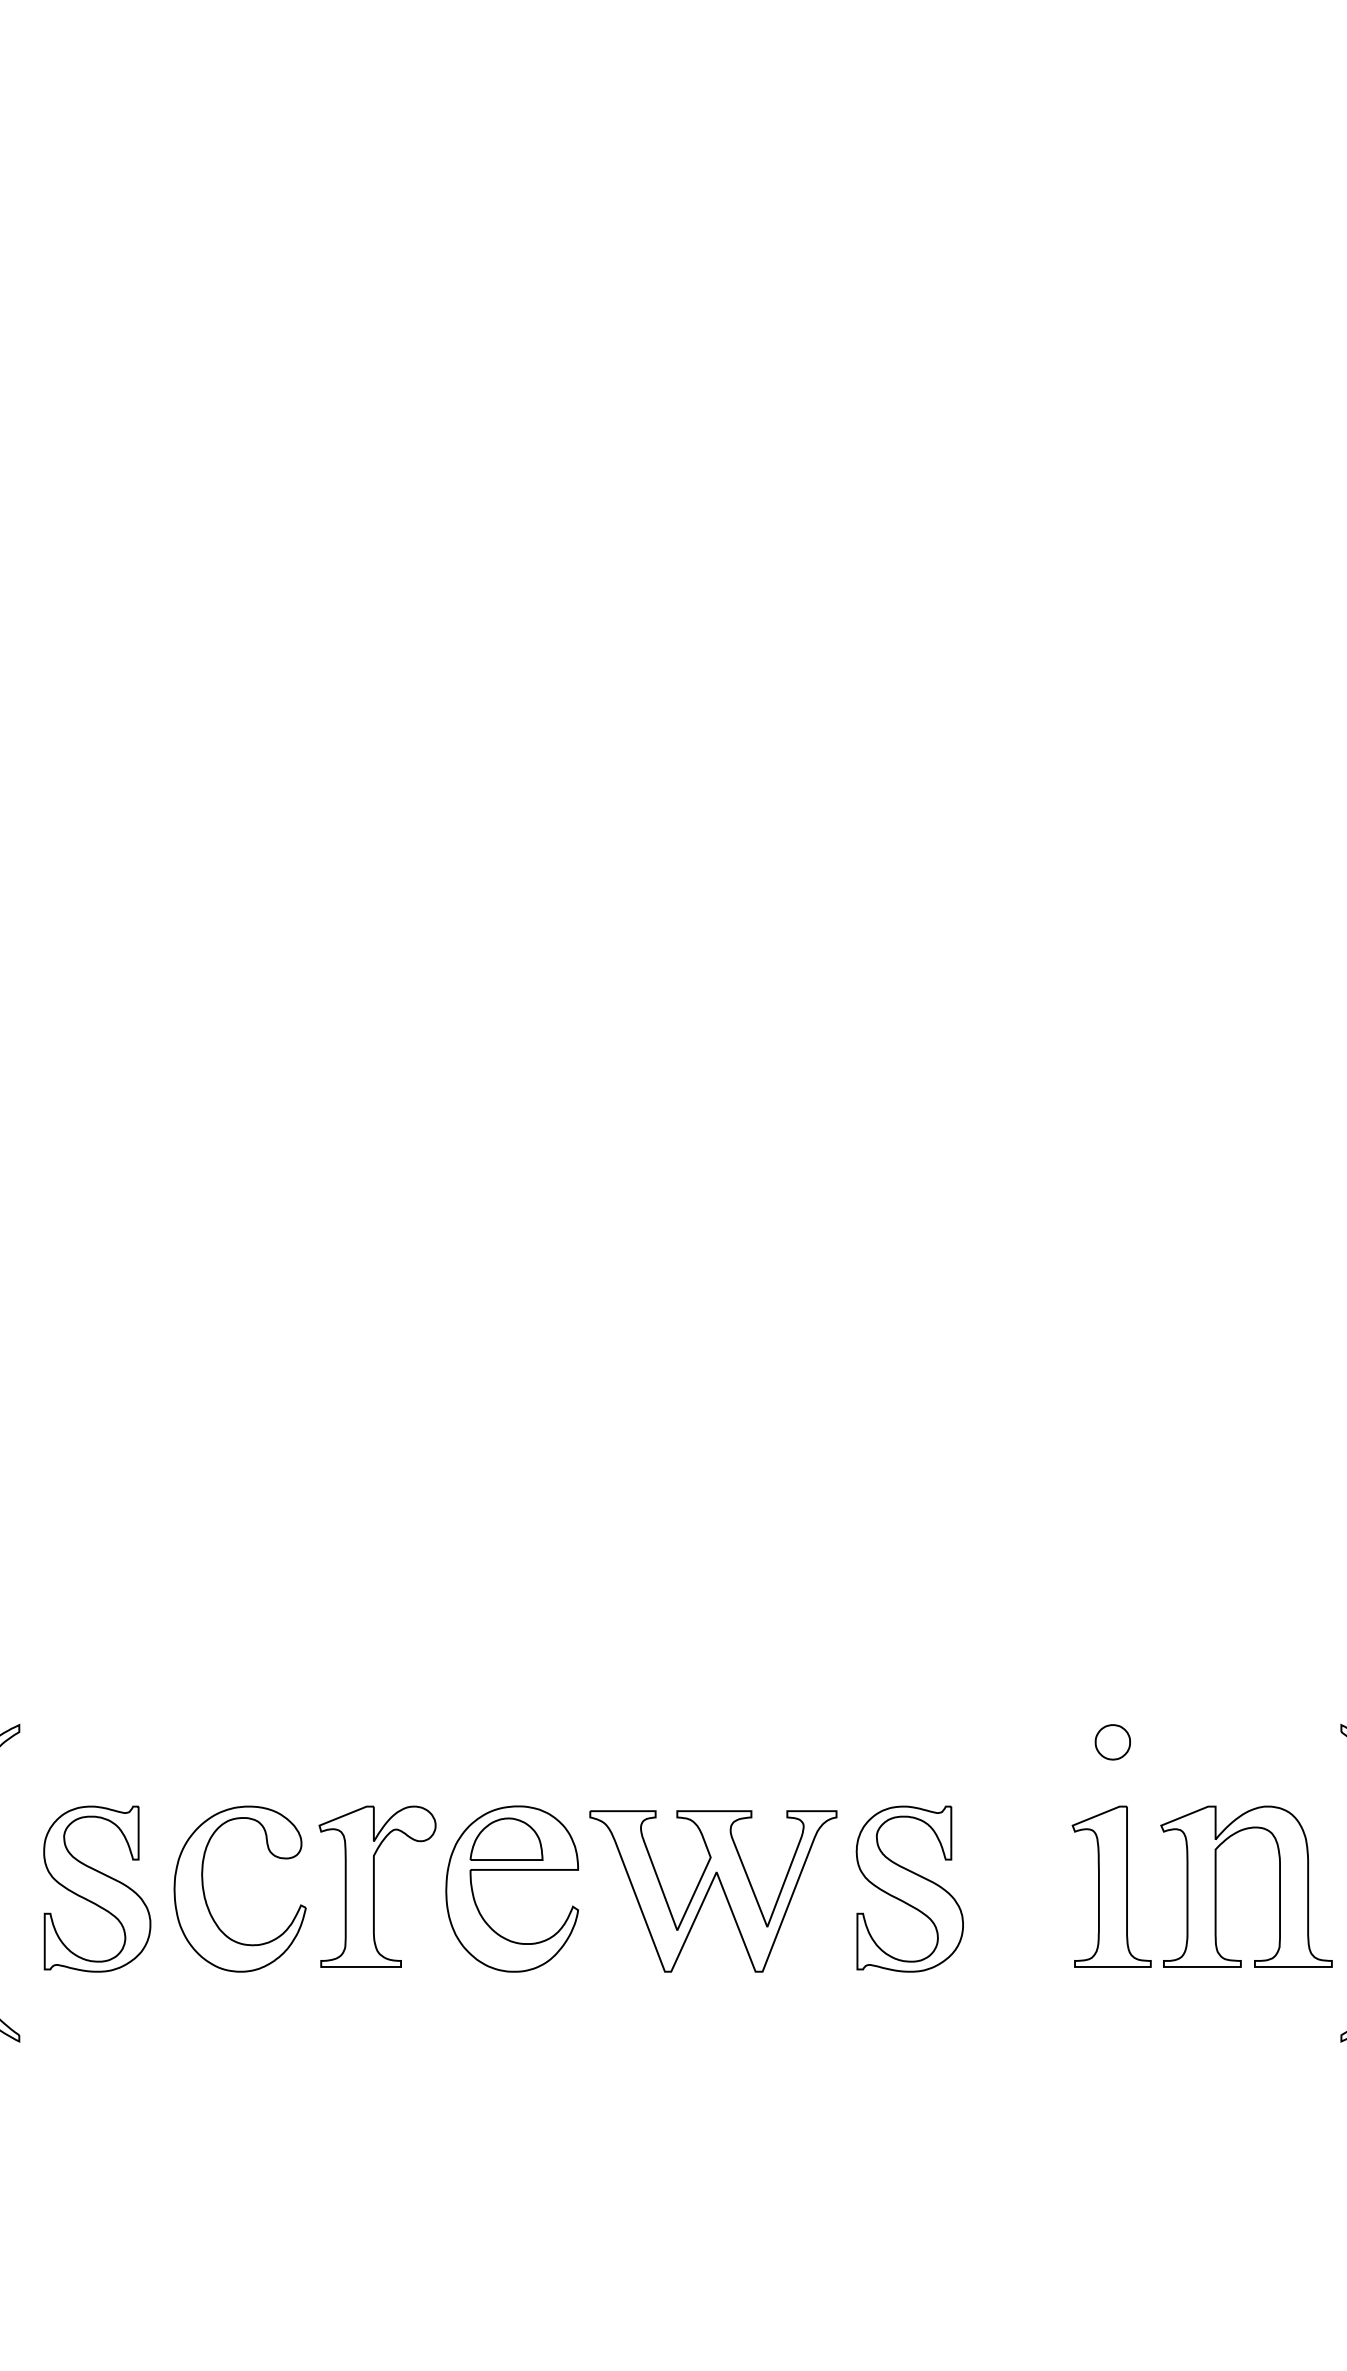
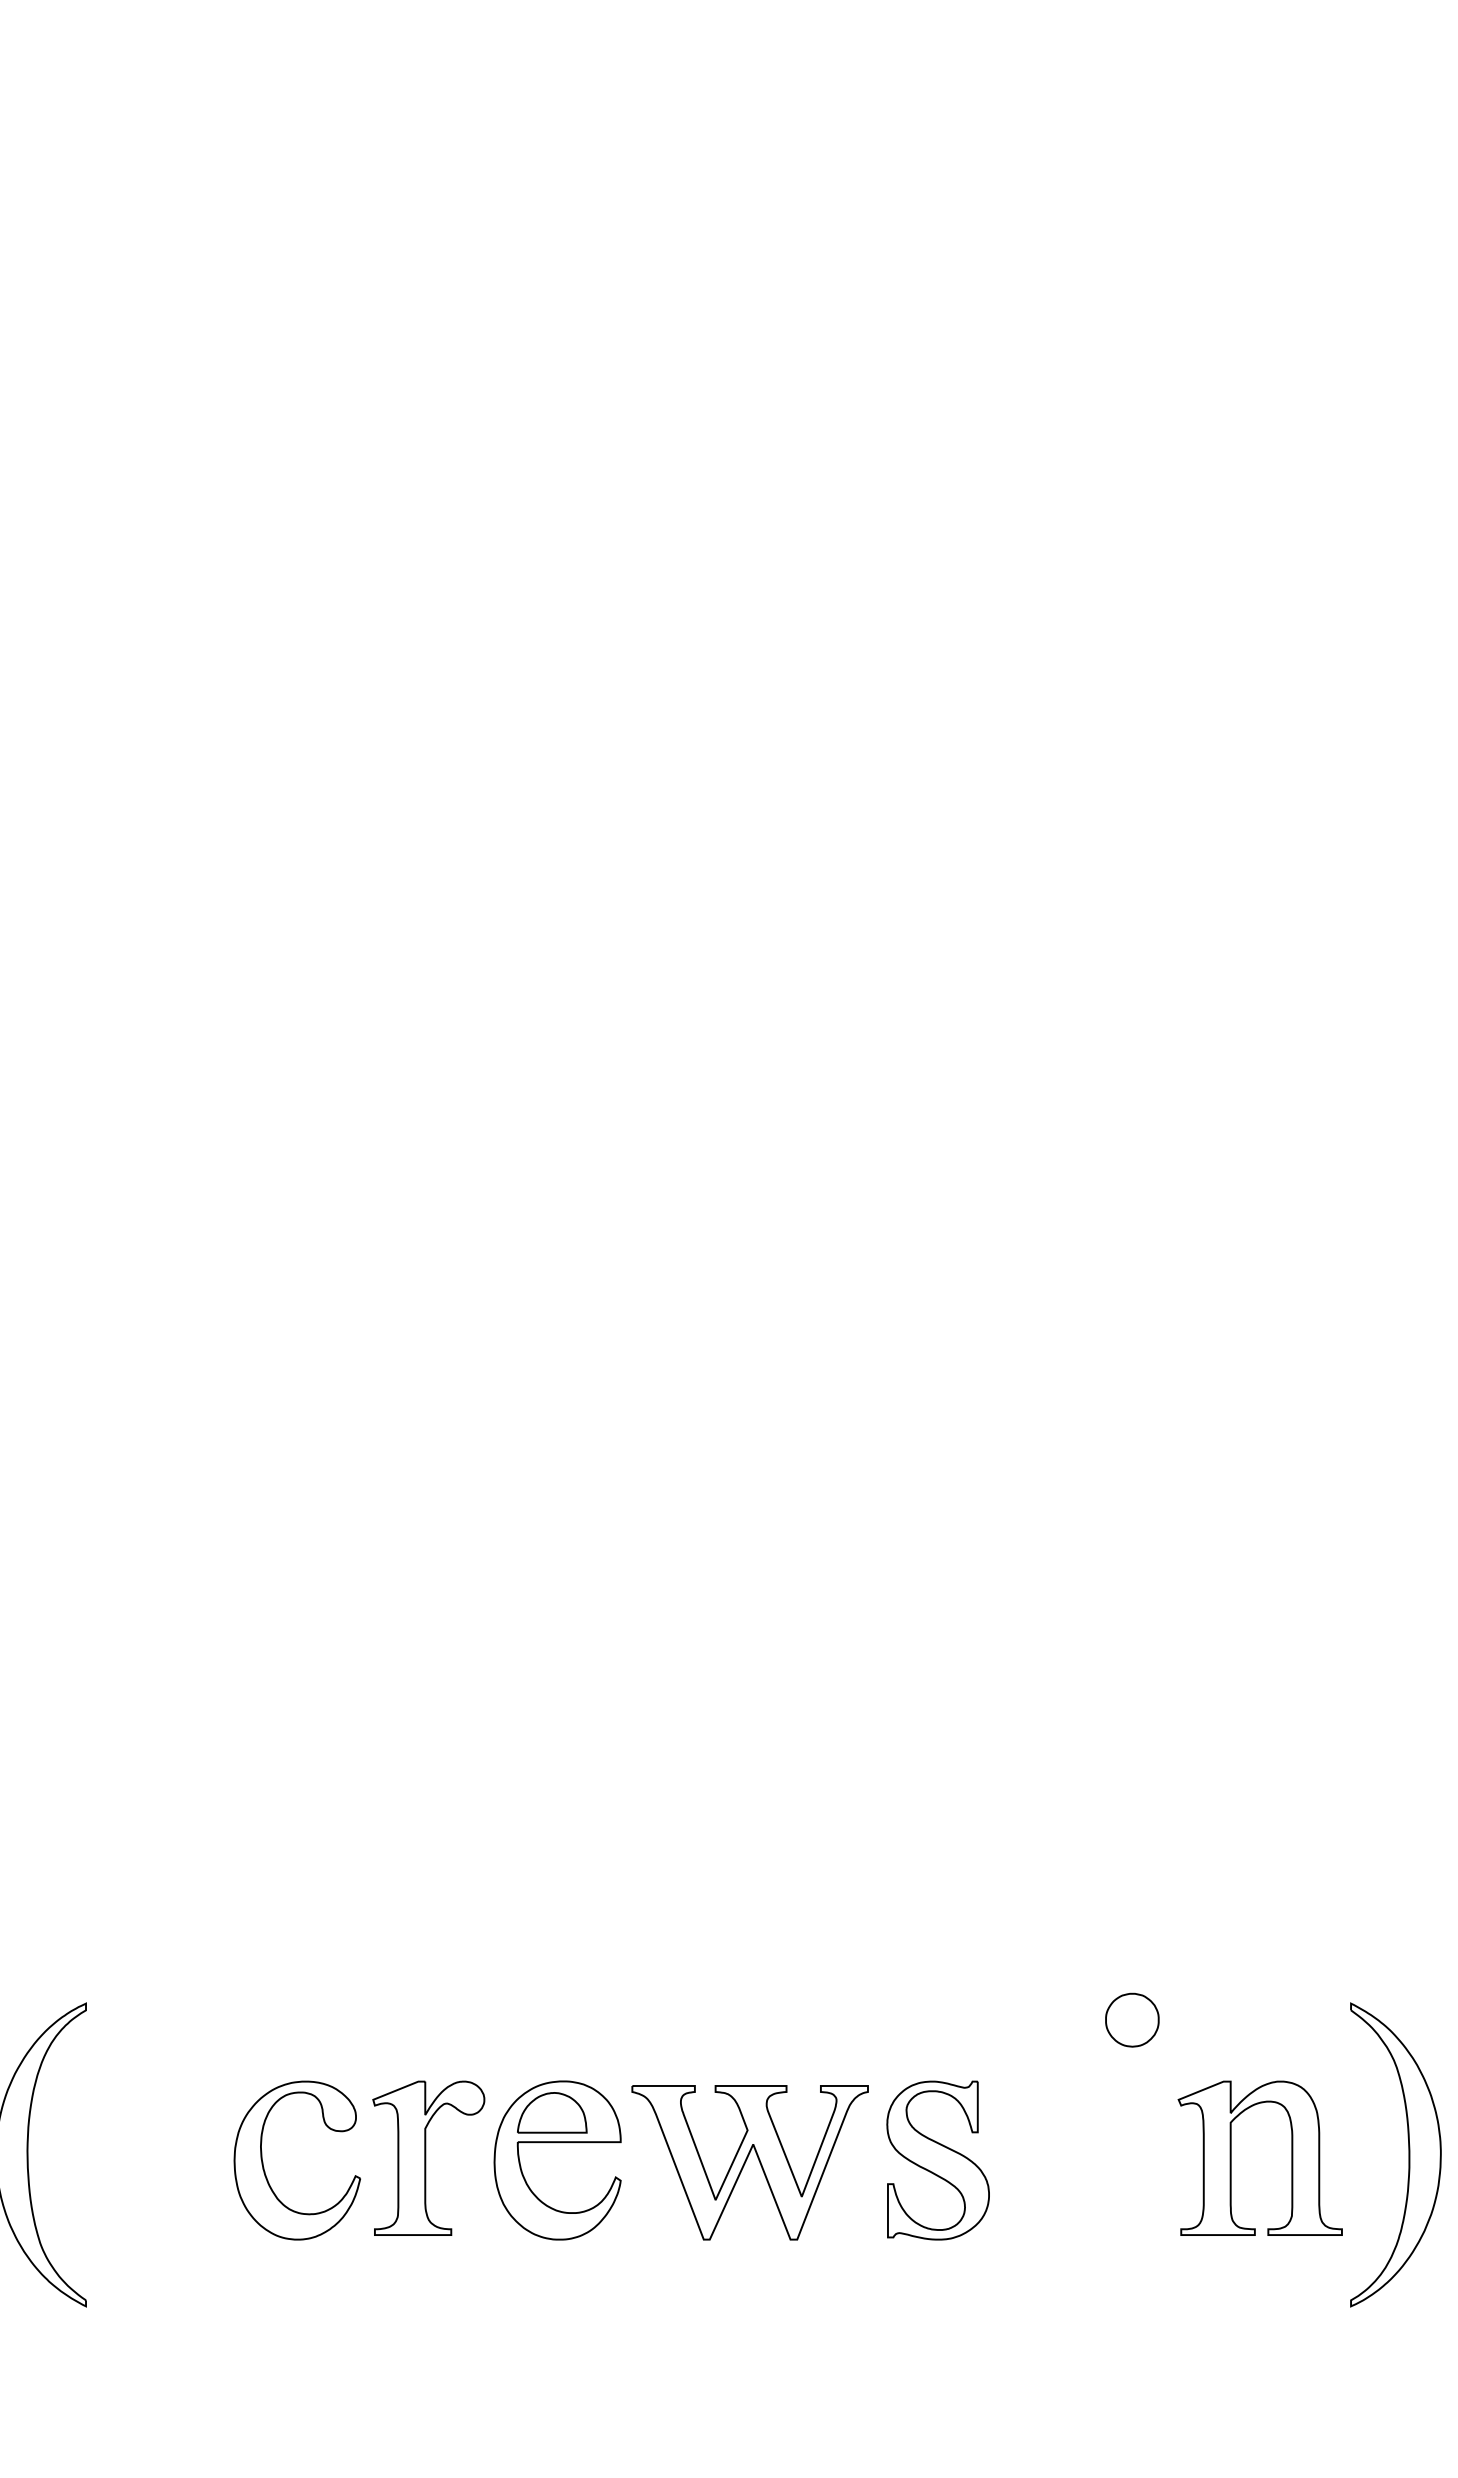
part: (1112, 1741) -> (1132, 2019), size x1.6
part: (1111, 1885) -> (1131, 2157), removed
part: (97, 1889) -> (160, 2160), removed

